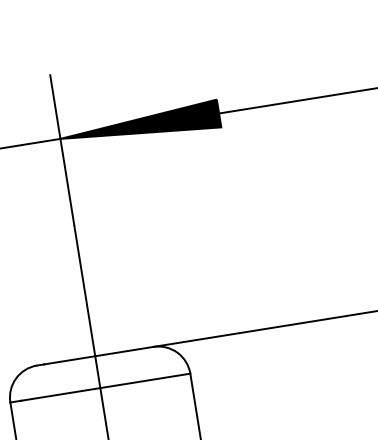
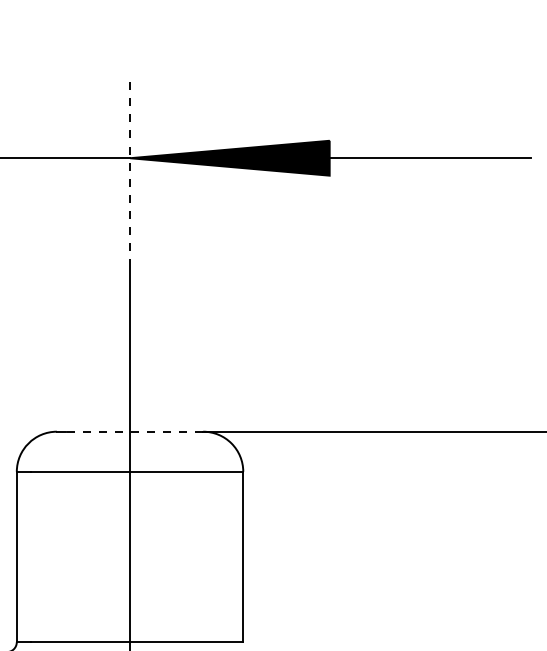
line: (62, 149) -> (130, 171), solid -> dashed
line: (98, 355) -> (134, 431), solid -> dashed

